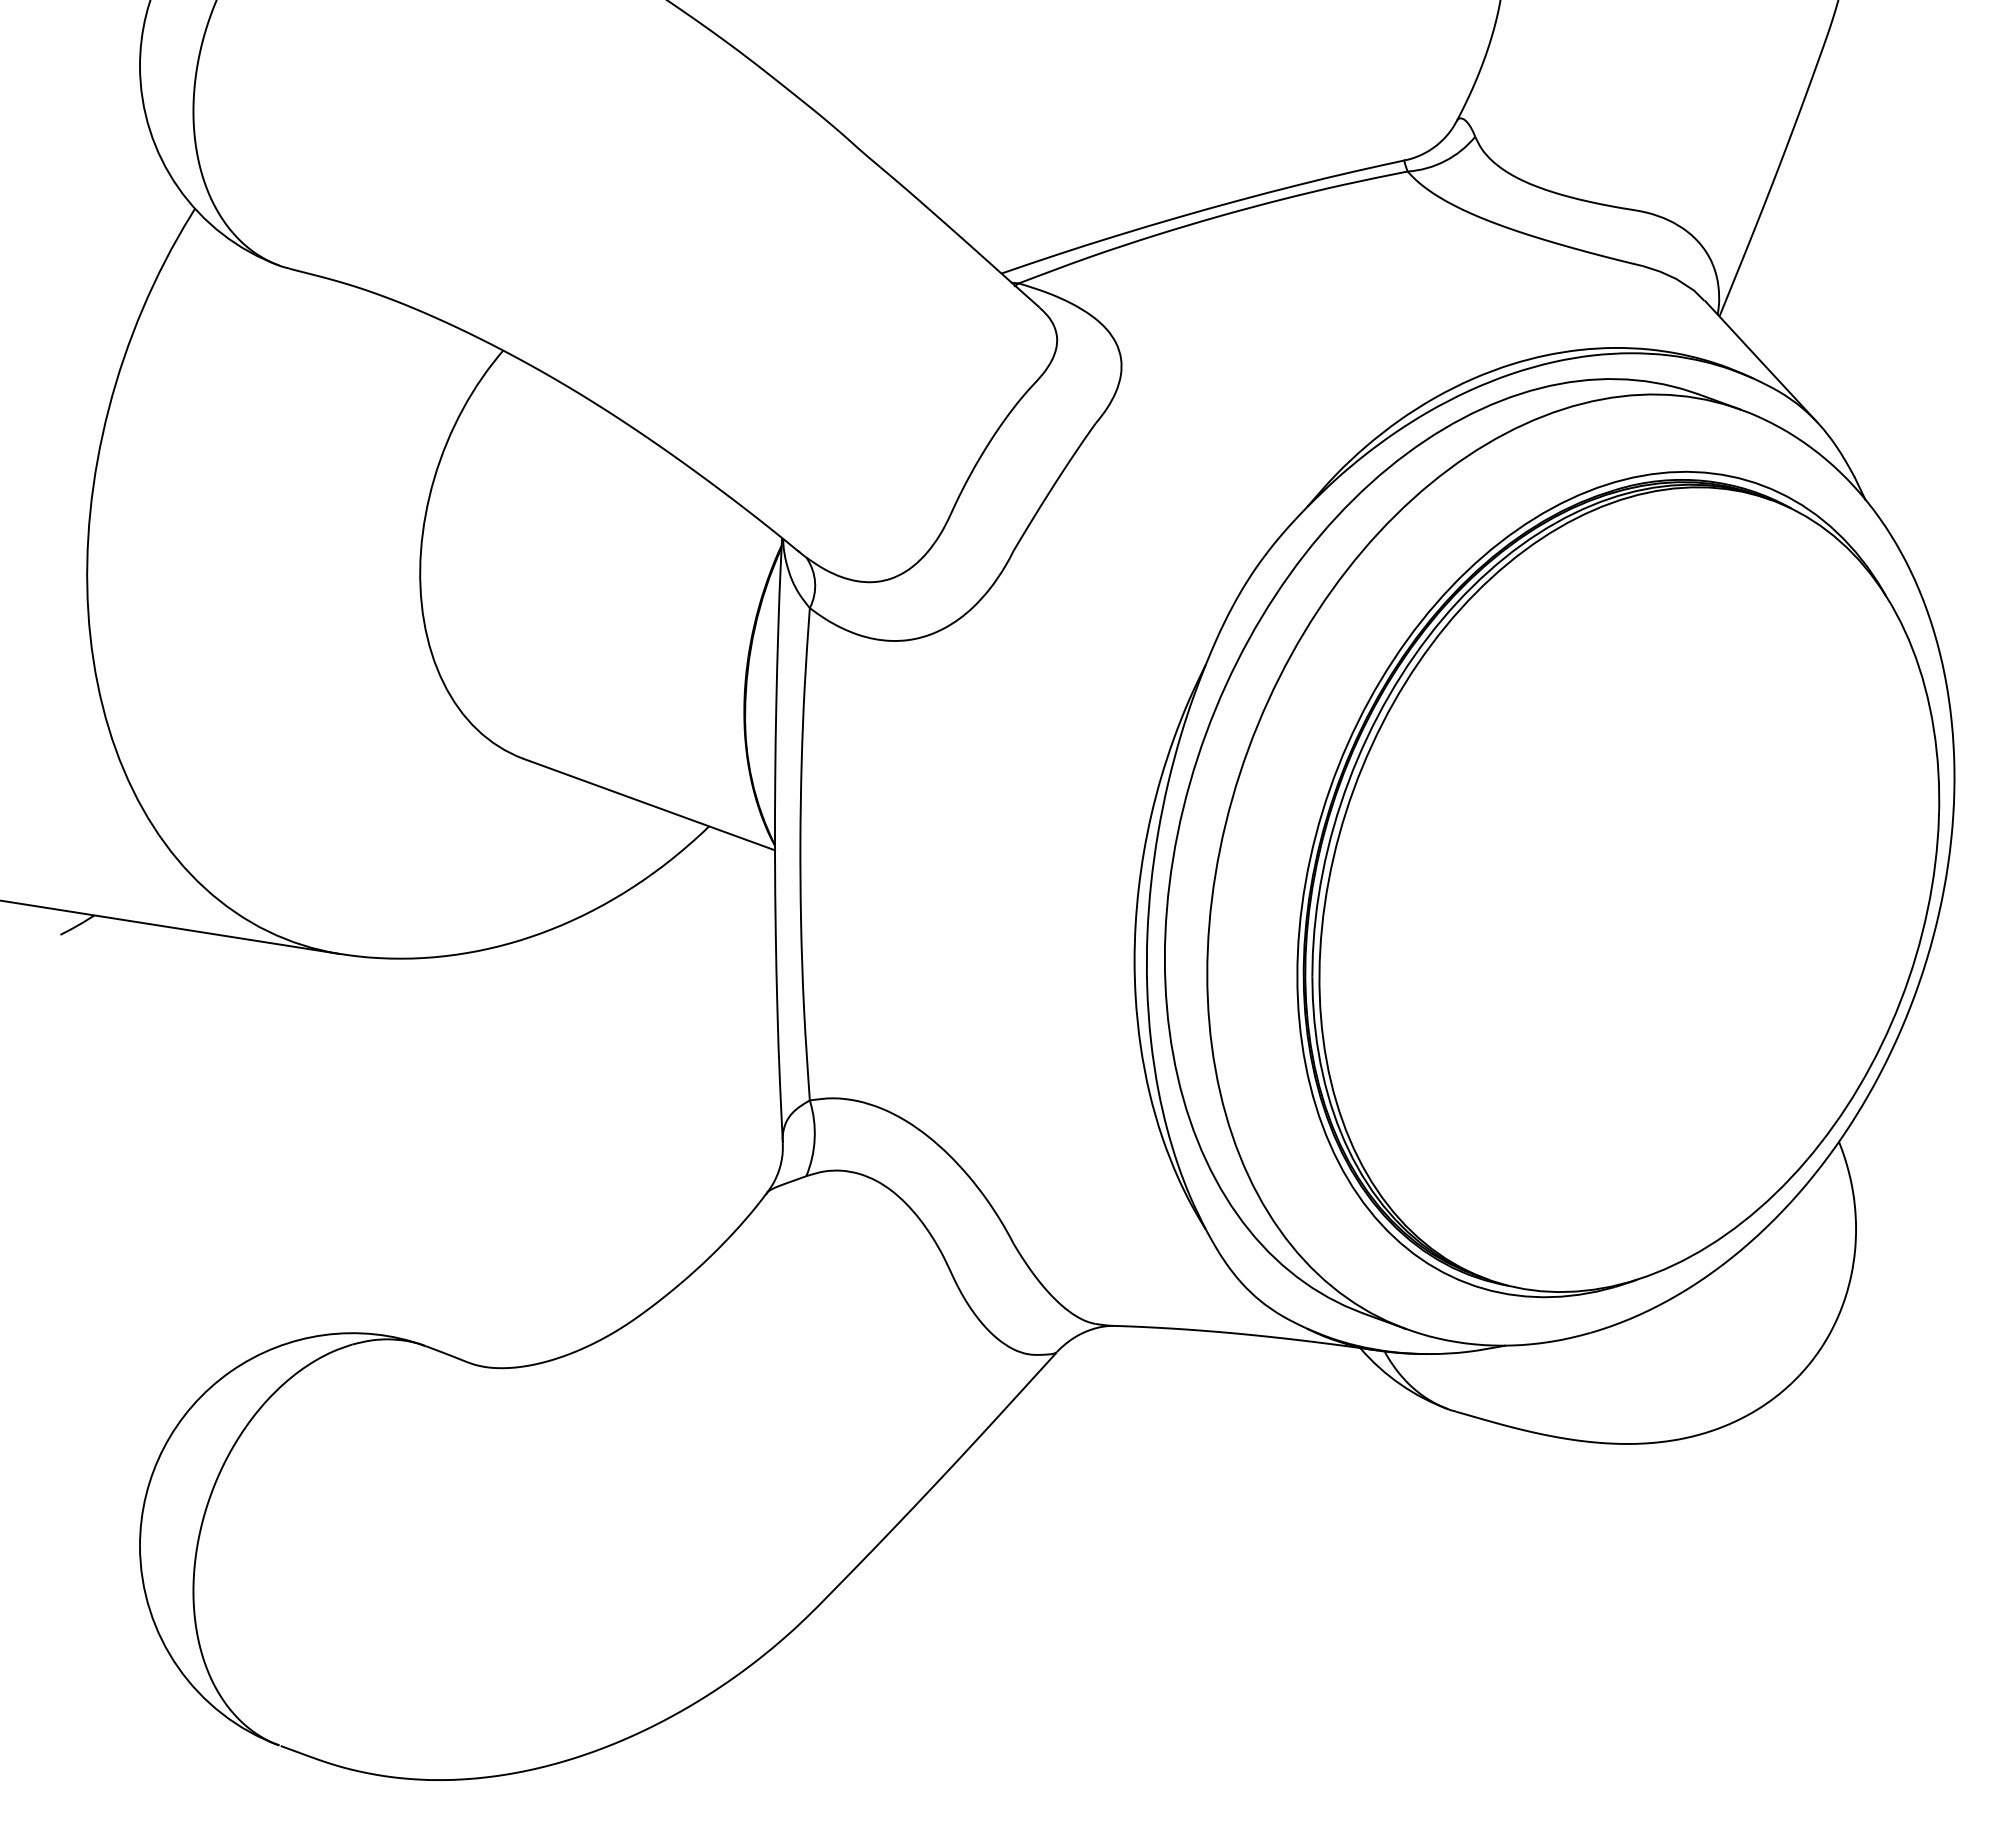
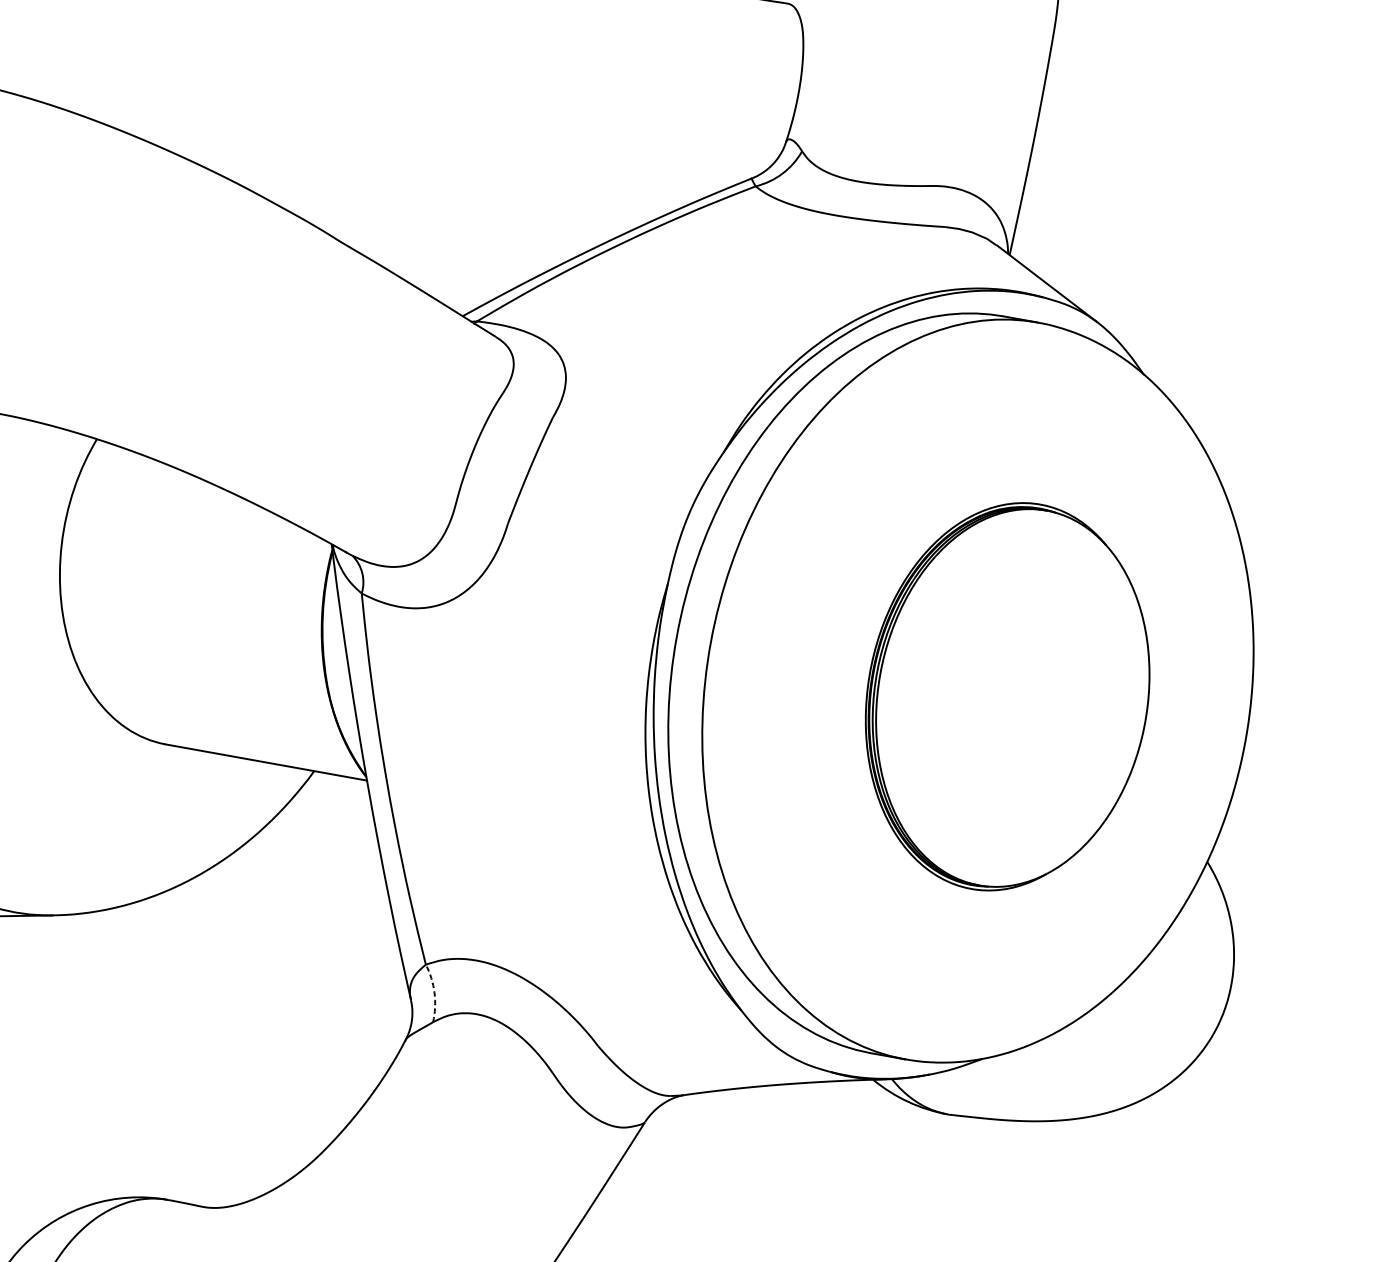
part: (1618, 884) -> (1007, 696), size x0.6
arc: (814, 1138) -> (434, 992), solid -> dashed

